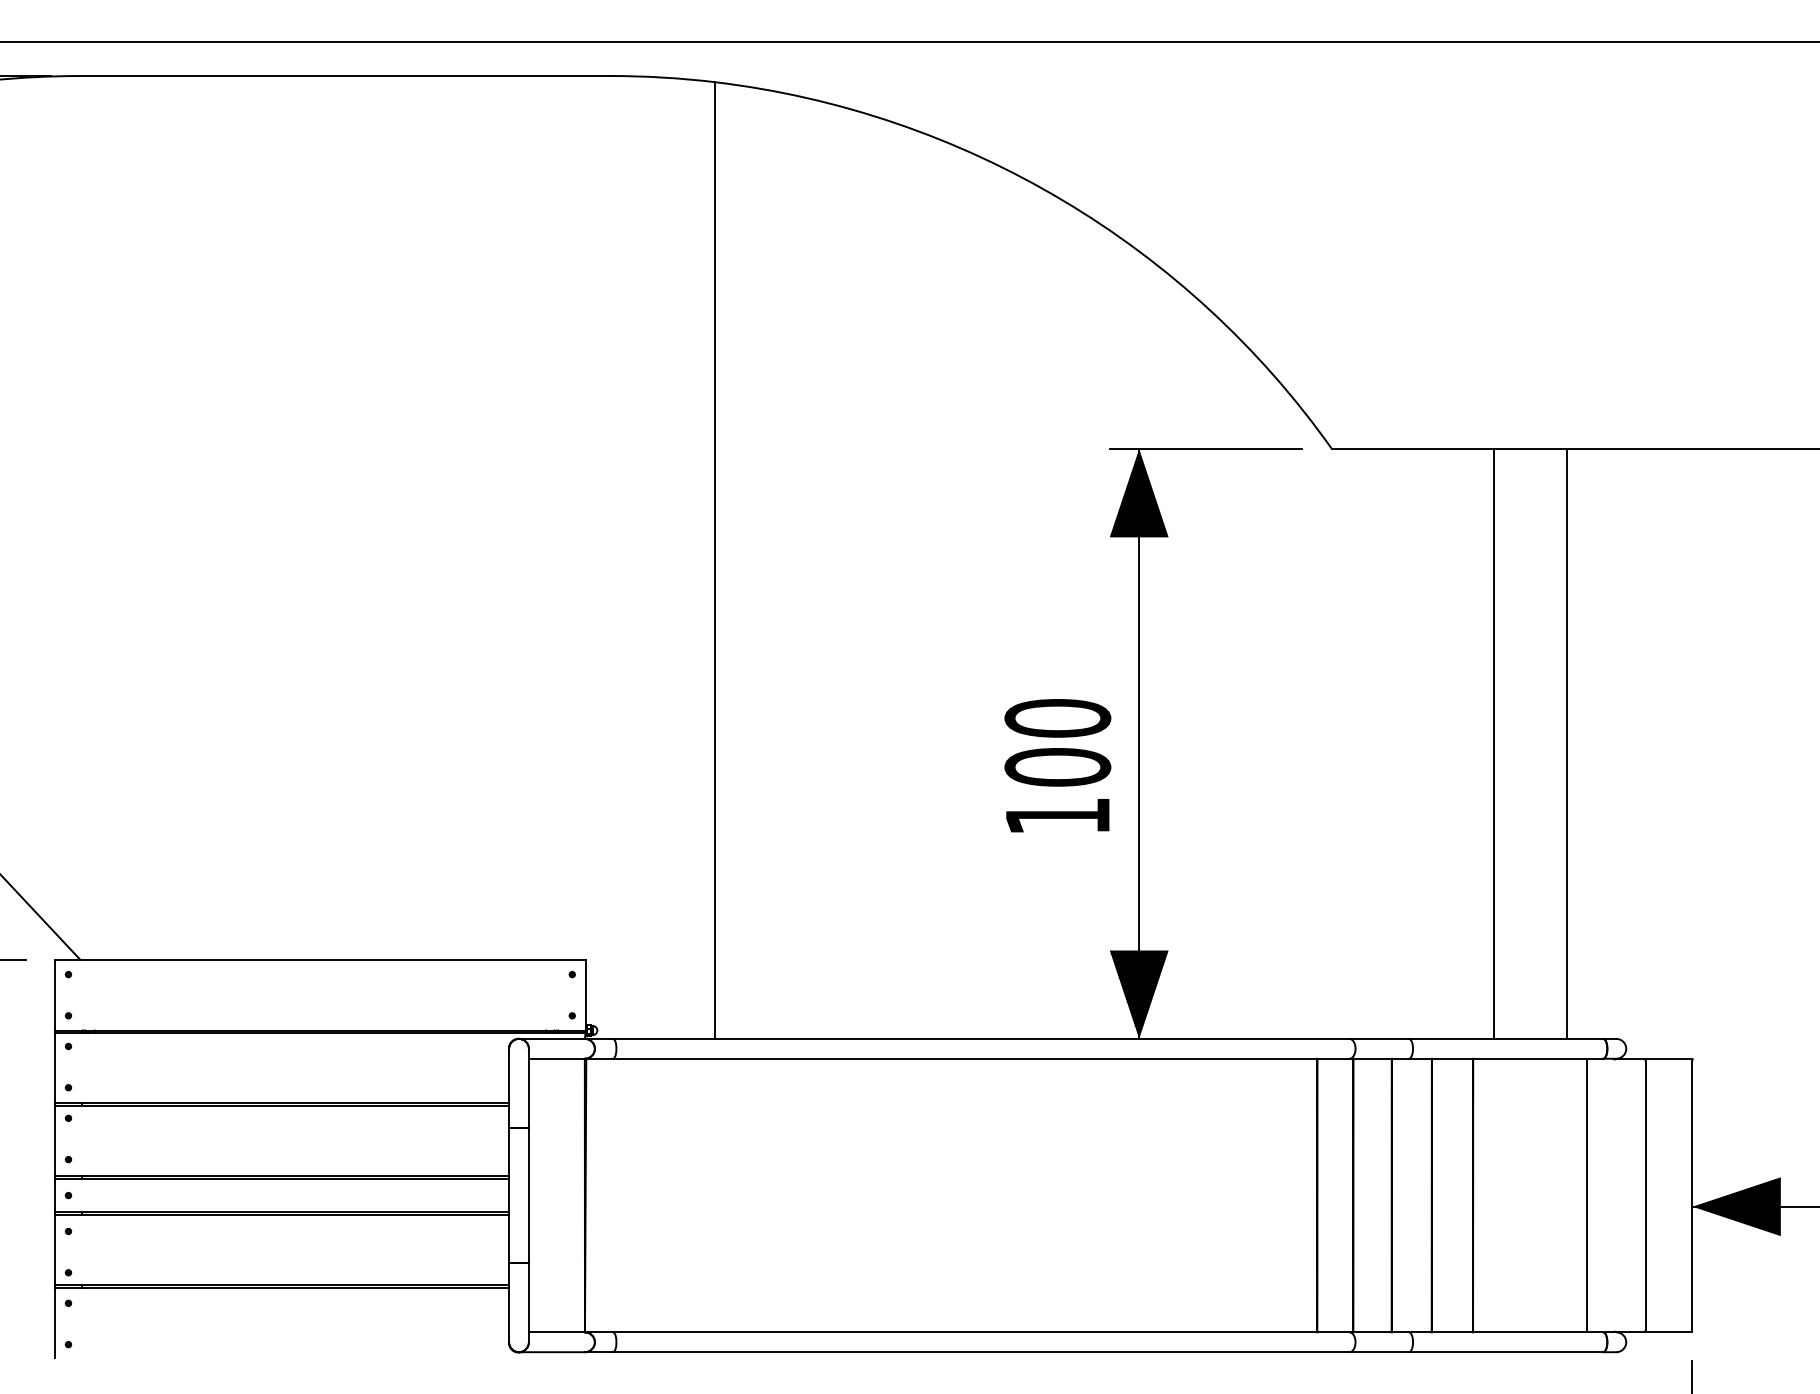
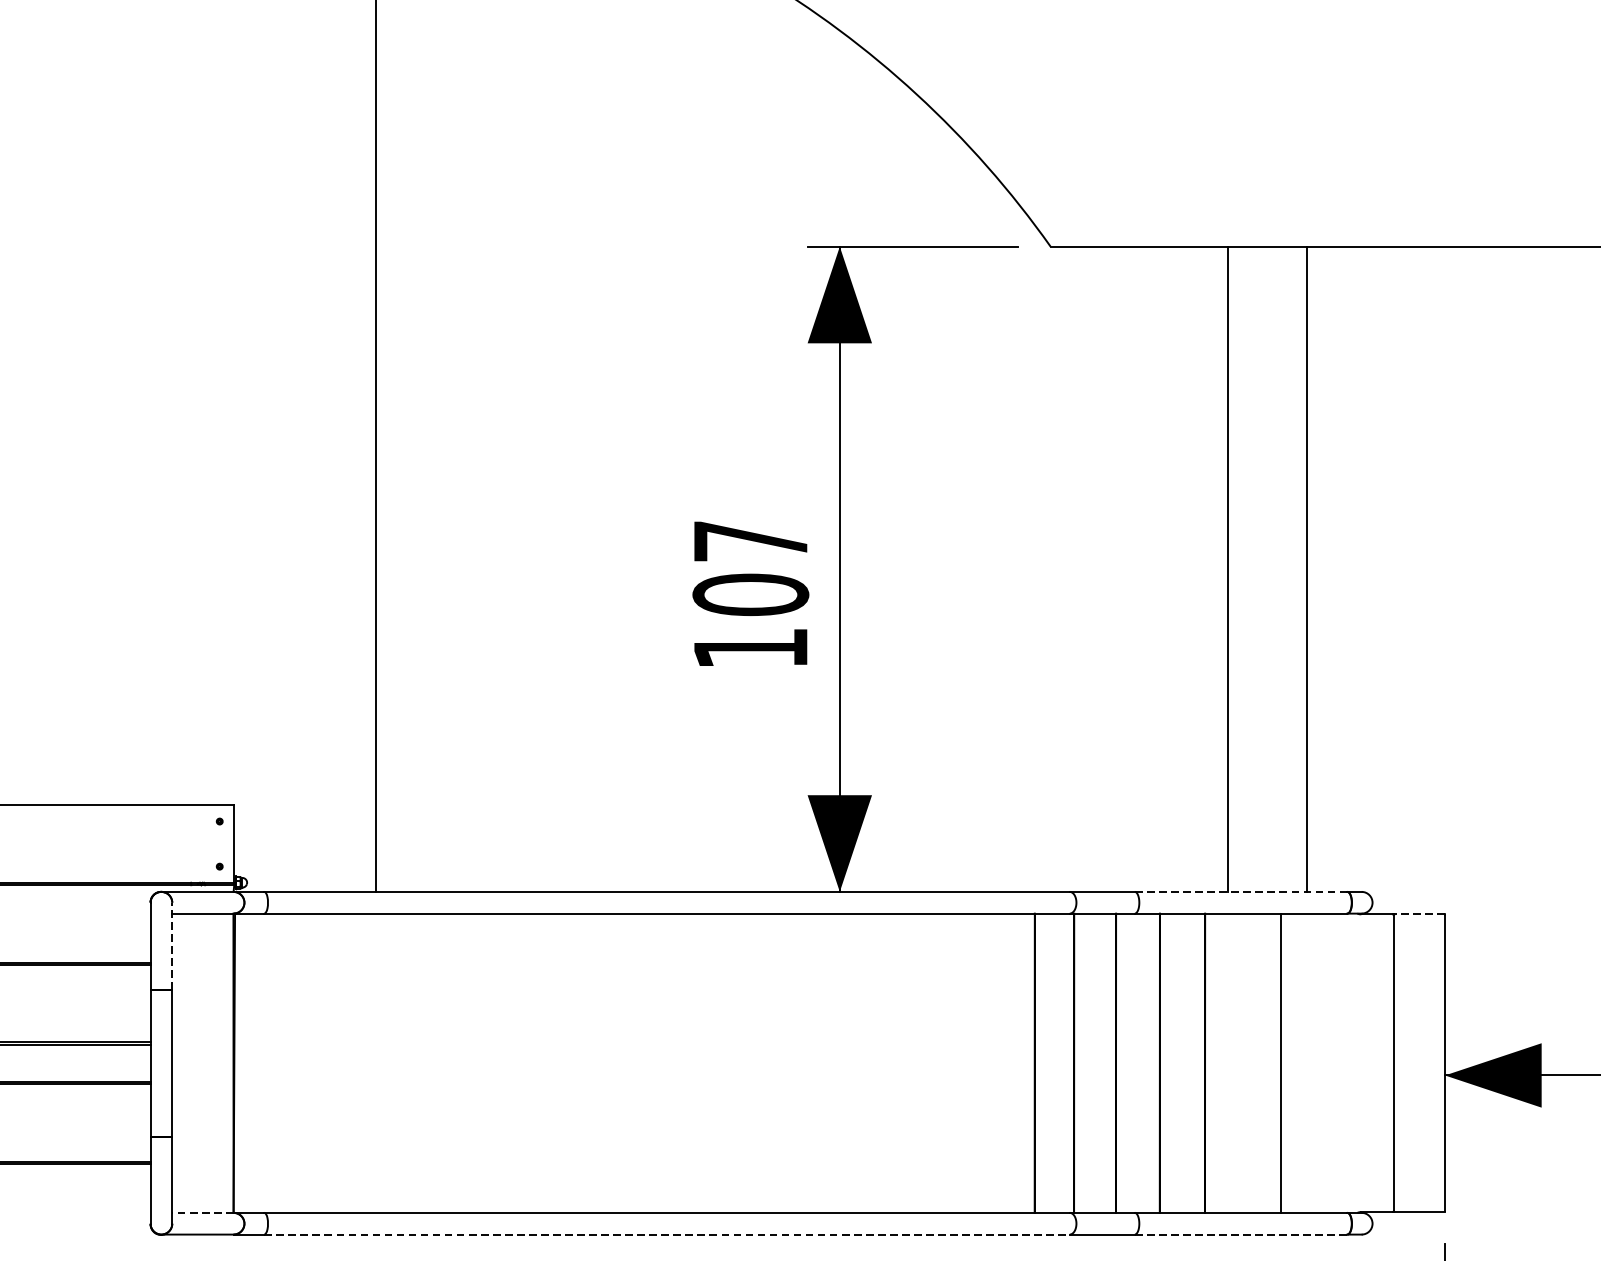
text: (1057, 718) -> (750, 541), 100 -> 107
line: (1505, 1038) -> (1240, 891), solid -> dashed
line: (1668, 1059) -> (1418, 914), solid -> dashed
line: (528, 1088) -> (171, 946), solid -> dashed
line: (1586, 1195) -> (1280, 1063), moved
line: (556, 1332) -> (202, 1213), solid -> dashed
line: (981, 1352) -> (667, 1234), solid -> dashed
line: (1506, 1352) -> (1241, 1234), solid -> dashed

